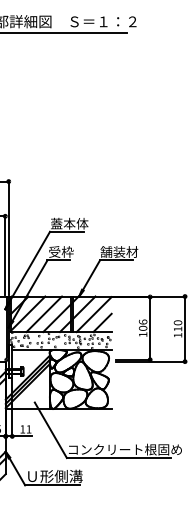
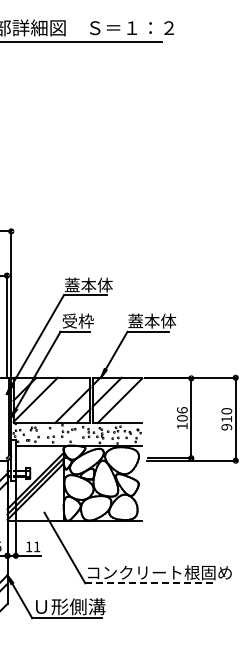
text: (119, 251) -> (152, 320), 舗装材 -> 蓋本体
line: (44, 314) -> (56, 400), removed
line: (102, 323) -> (130, 411), removed
text: (177, 335) -> (226, 427), 110 -> 910
line: (118, 458) -> (151, 583), solid -> dashed

